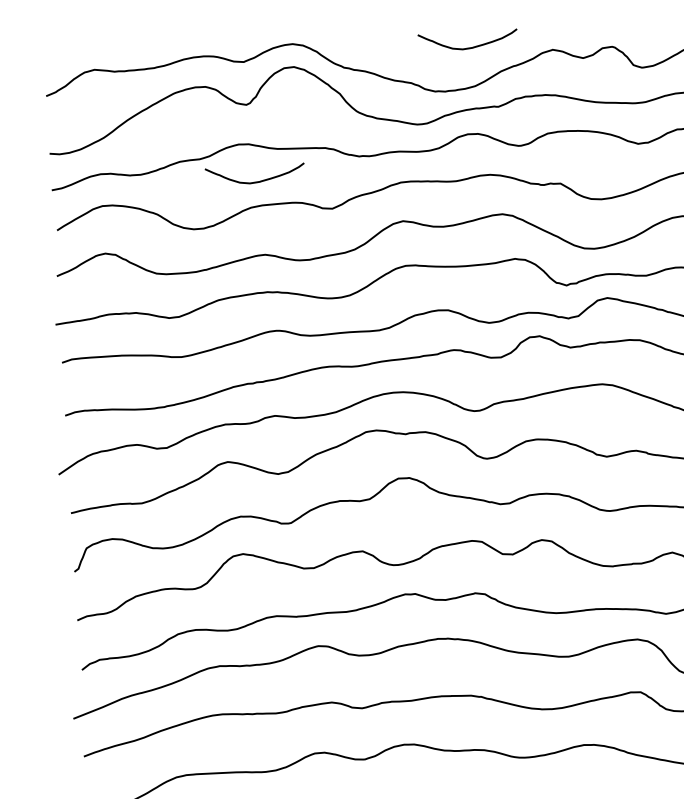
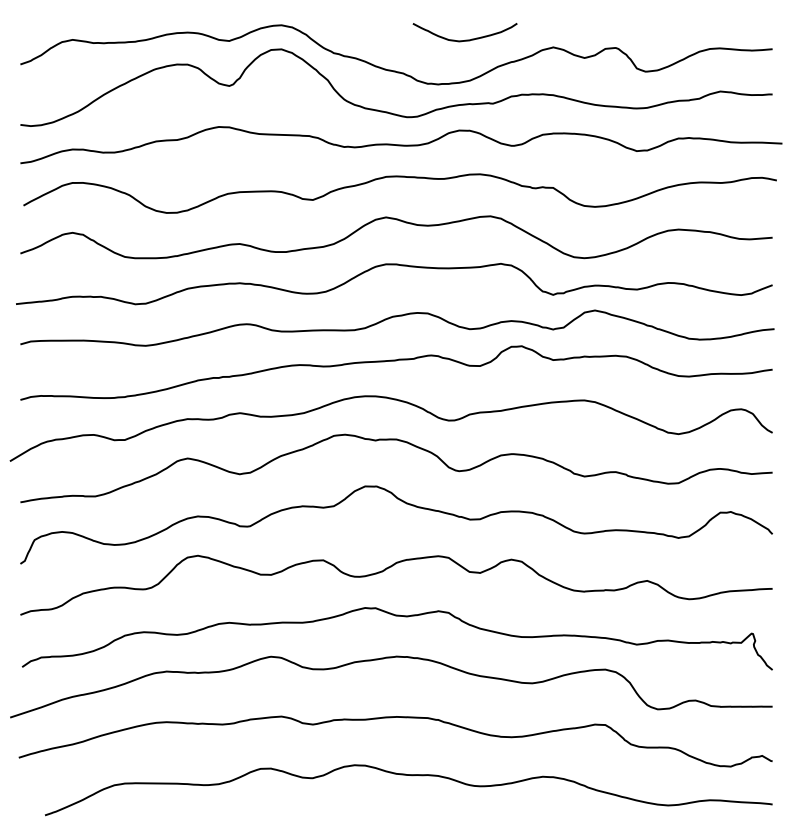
curve: (255, 181) -> (234, 166), removed

